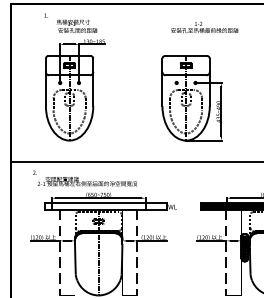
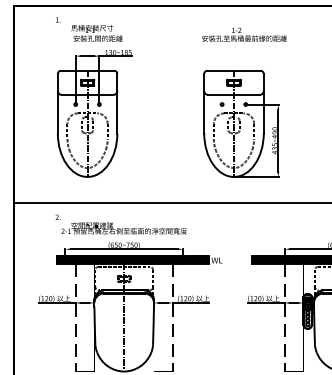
text: (204, 27) -> (244, 34), moved
text: (84, 178) -> (120, 224), moved
hatch: (105, 206) -> (132, 259), added

